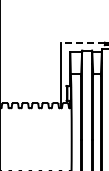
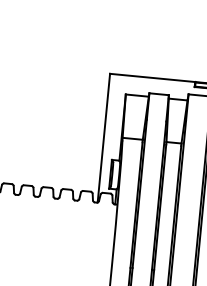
line: (83, 42) -> (153, 77), dashed -> solid

